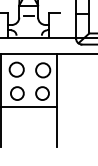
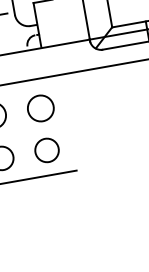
line: (56, 100) -> (74, 158), removed

